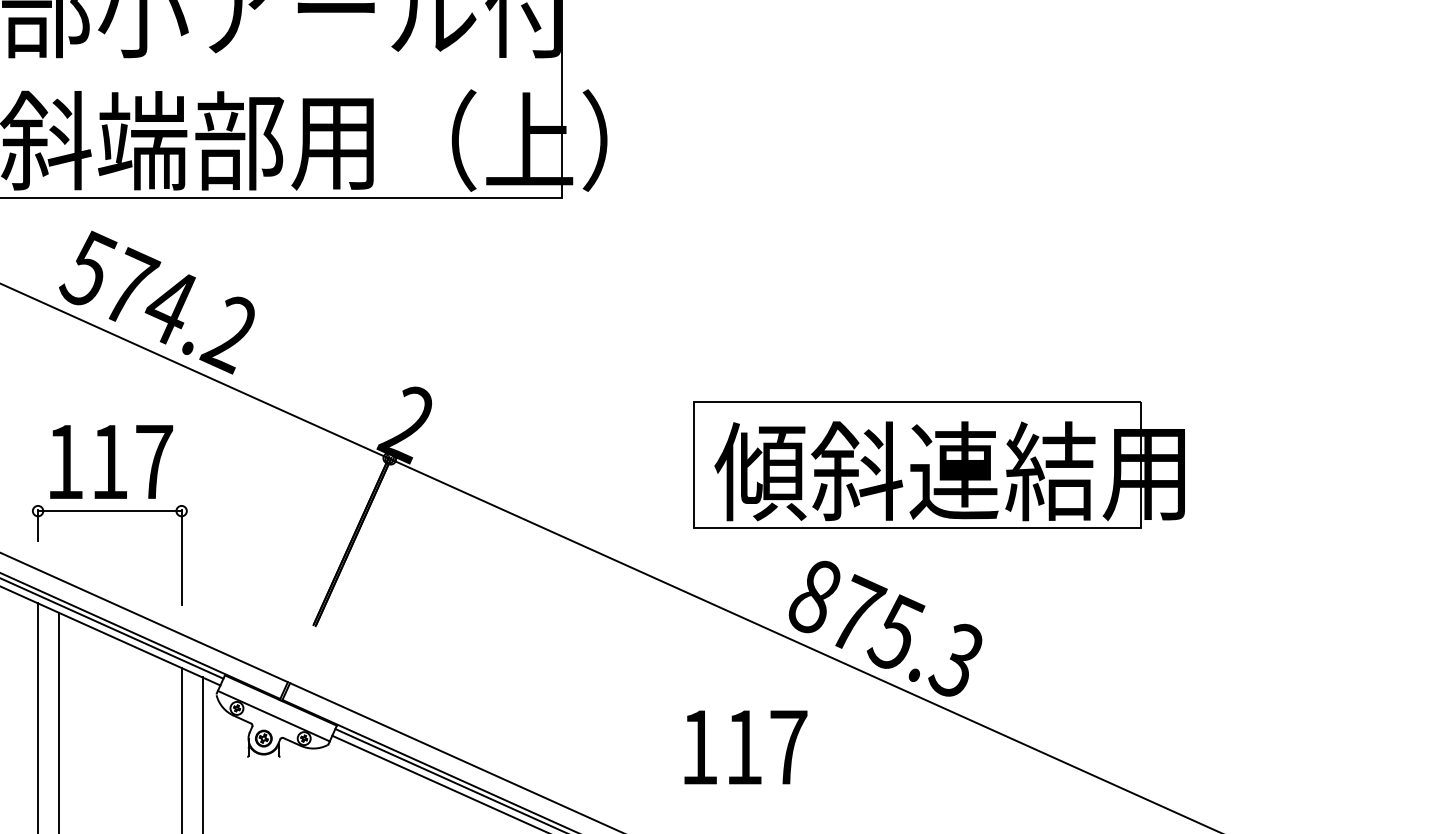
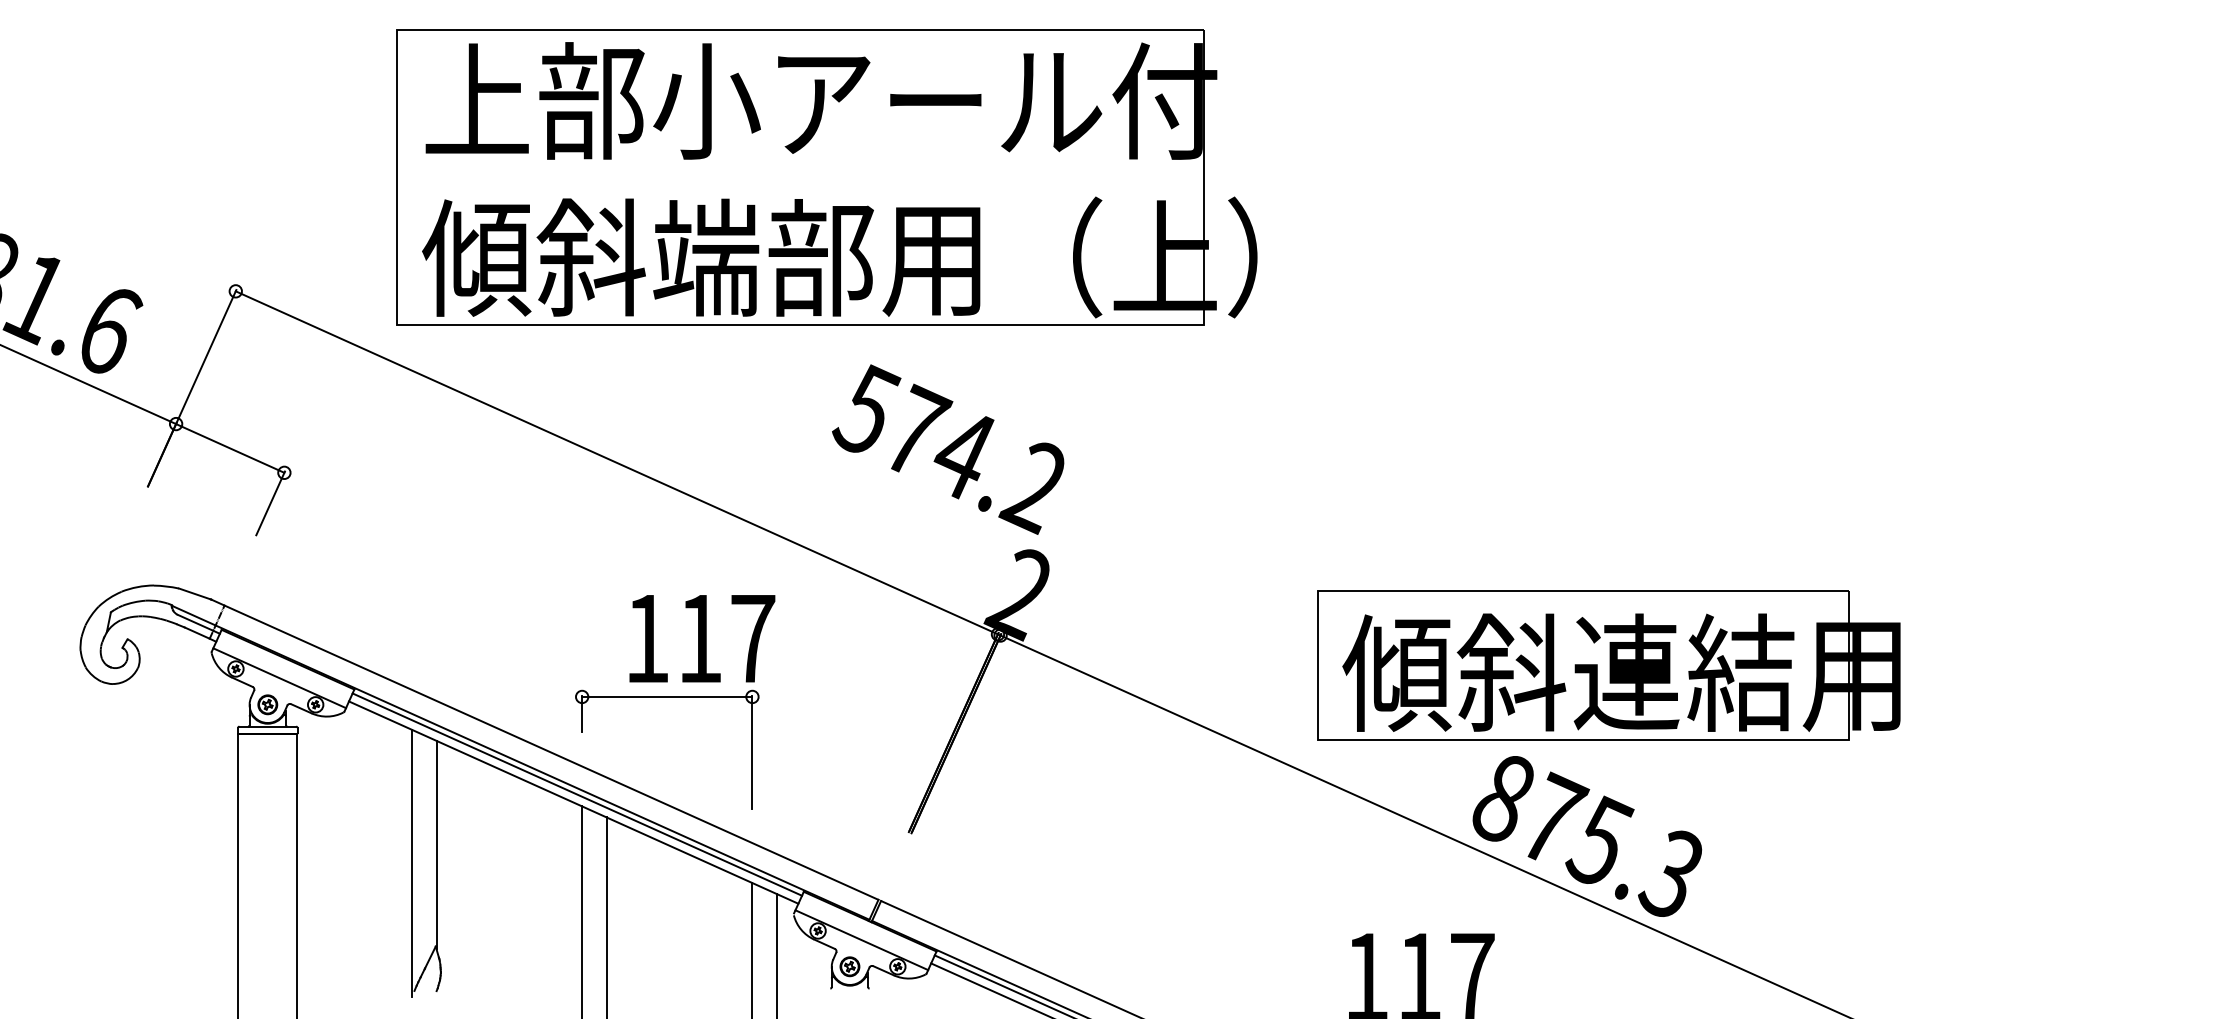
text: (157, 302) -> (948, 449), moved
text: (111, 461) -> (702, 638), moved
part: (938, 465) -> (1608, 665), moved

